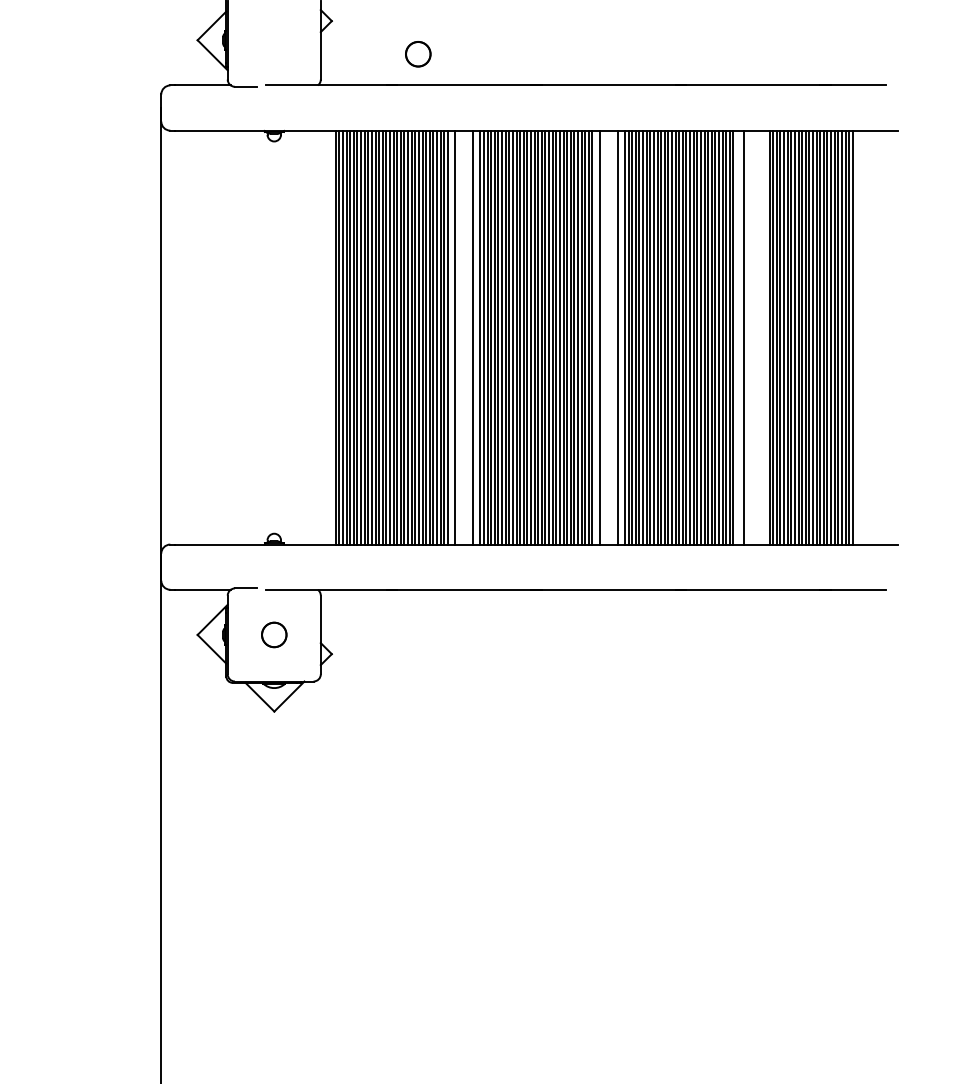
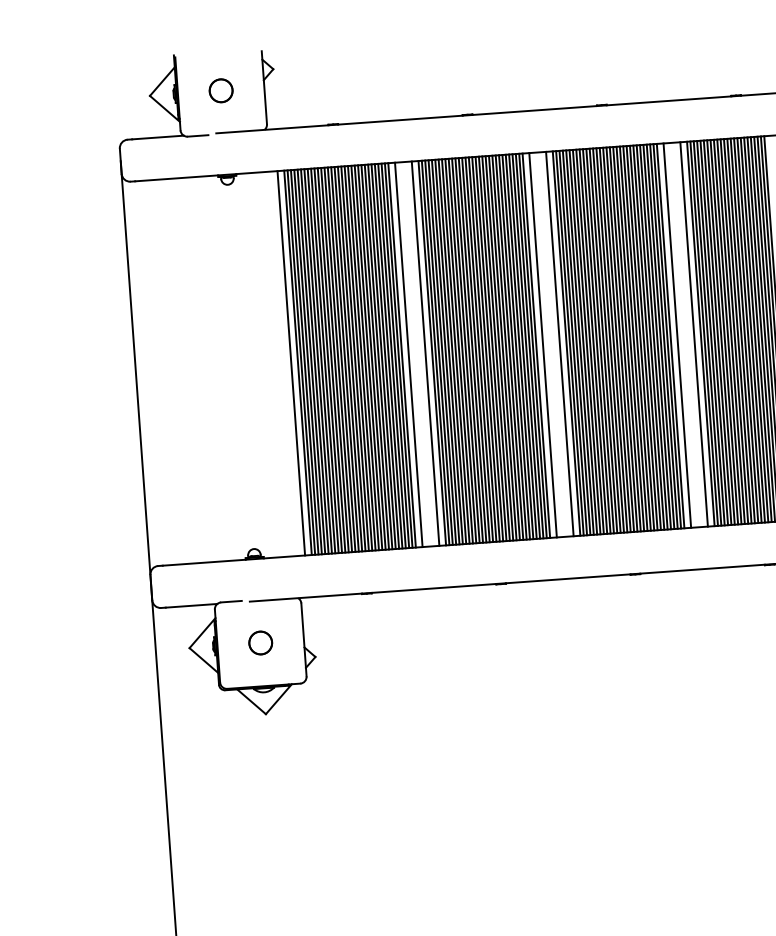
circle: (418, 54) -> (221, 91), moved
line: (328, 337) -> (291, 363), added
line: (737, 337) -> (671, 335), added
line: (762, 337) -> (694, 334), added

